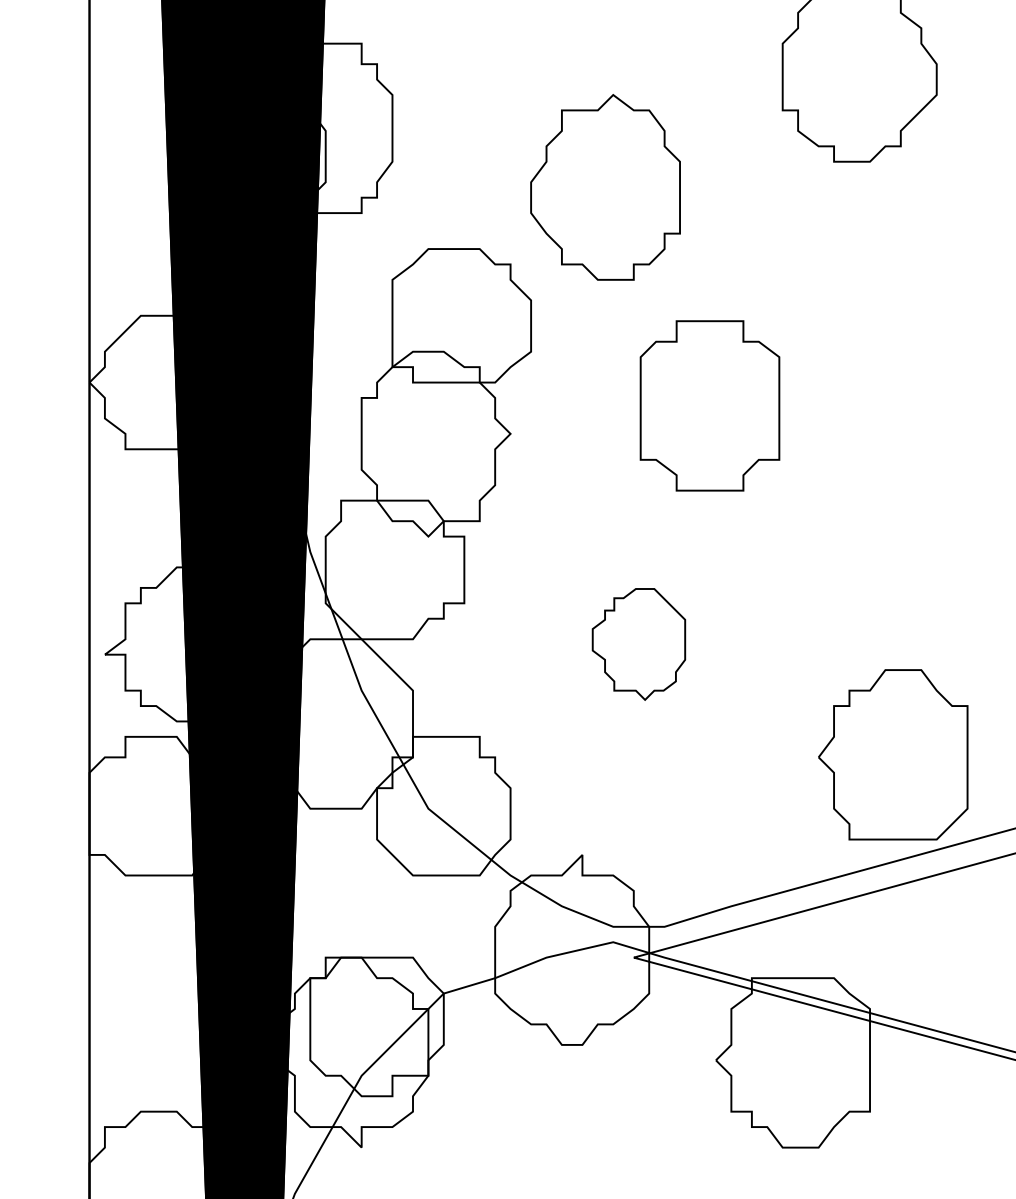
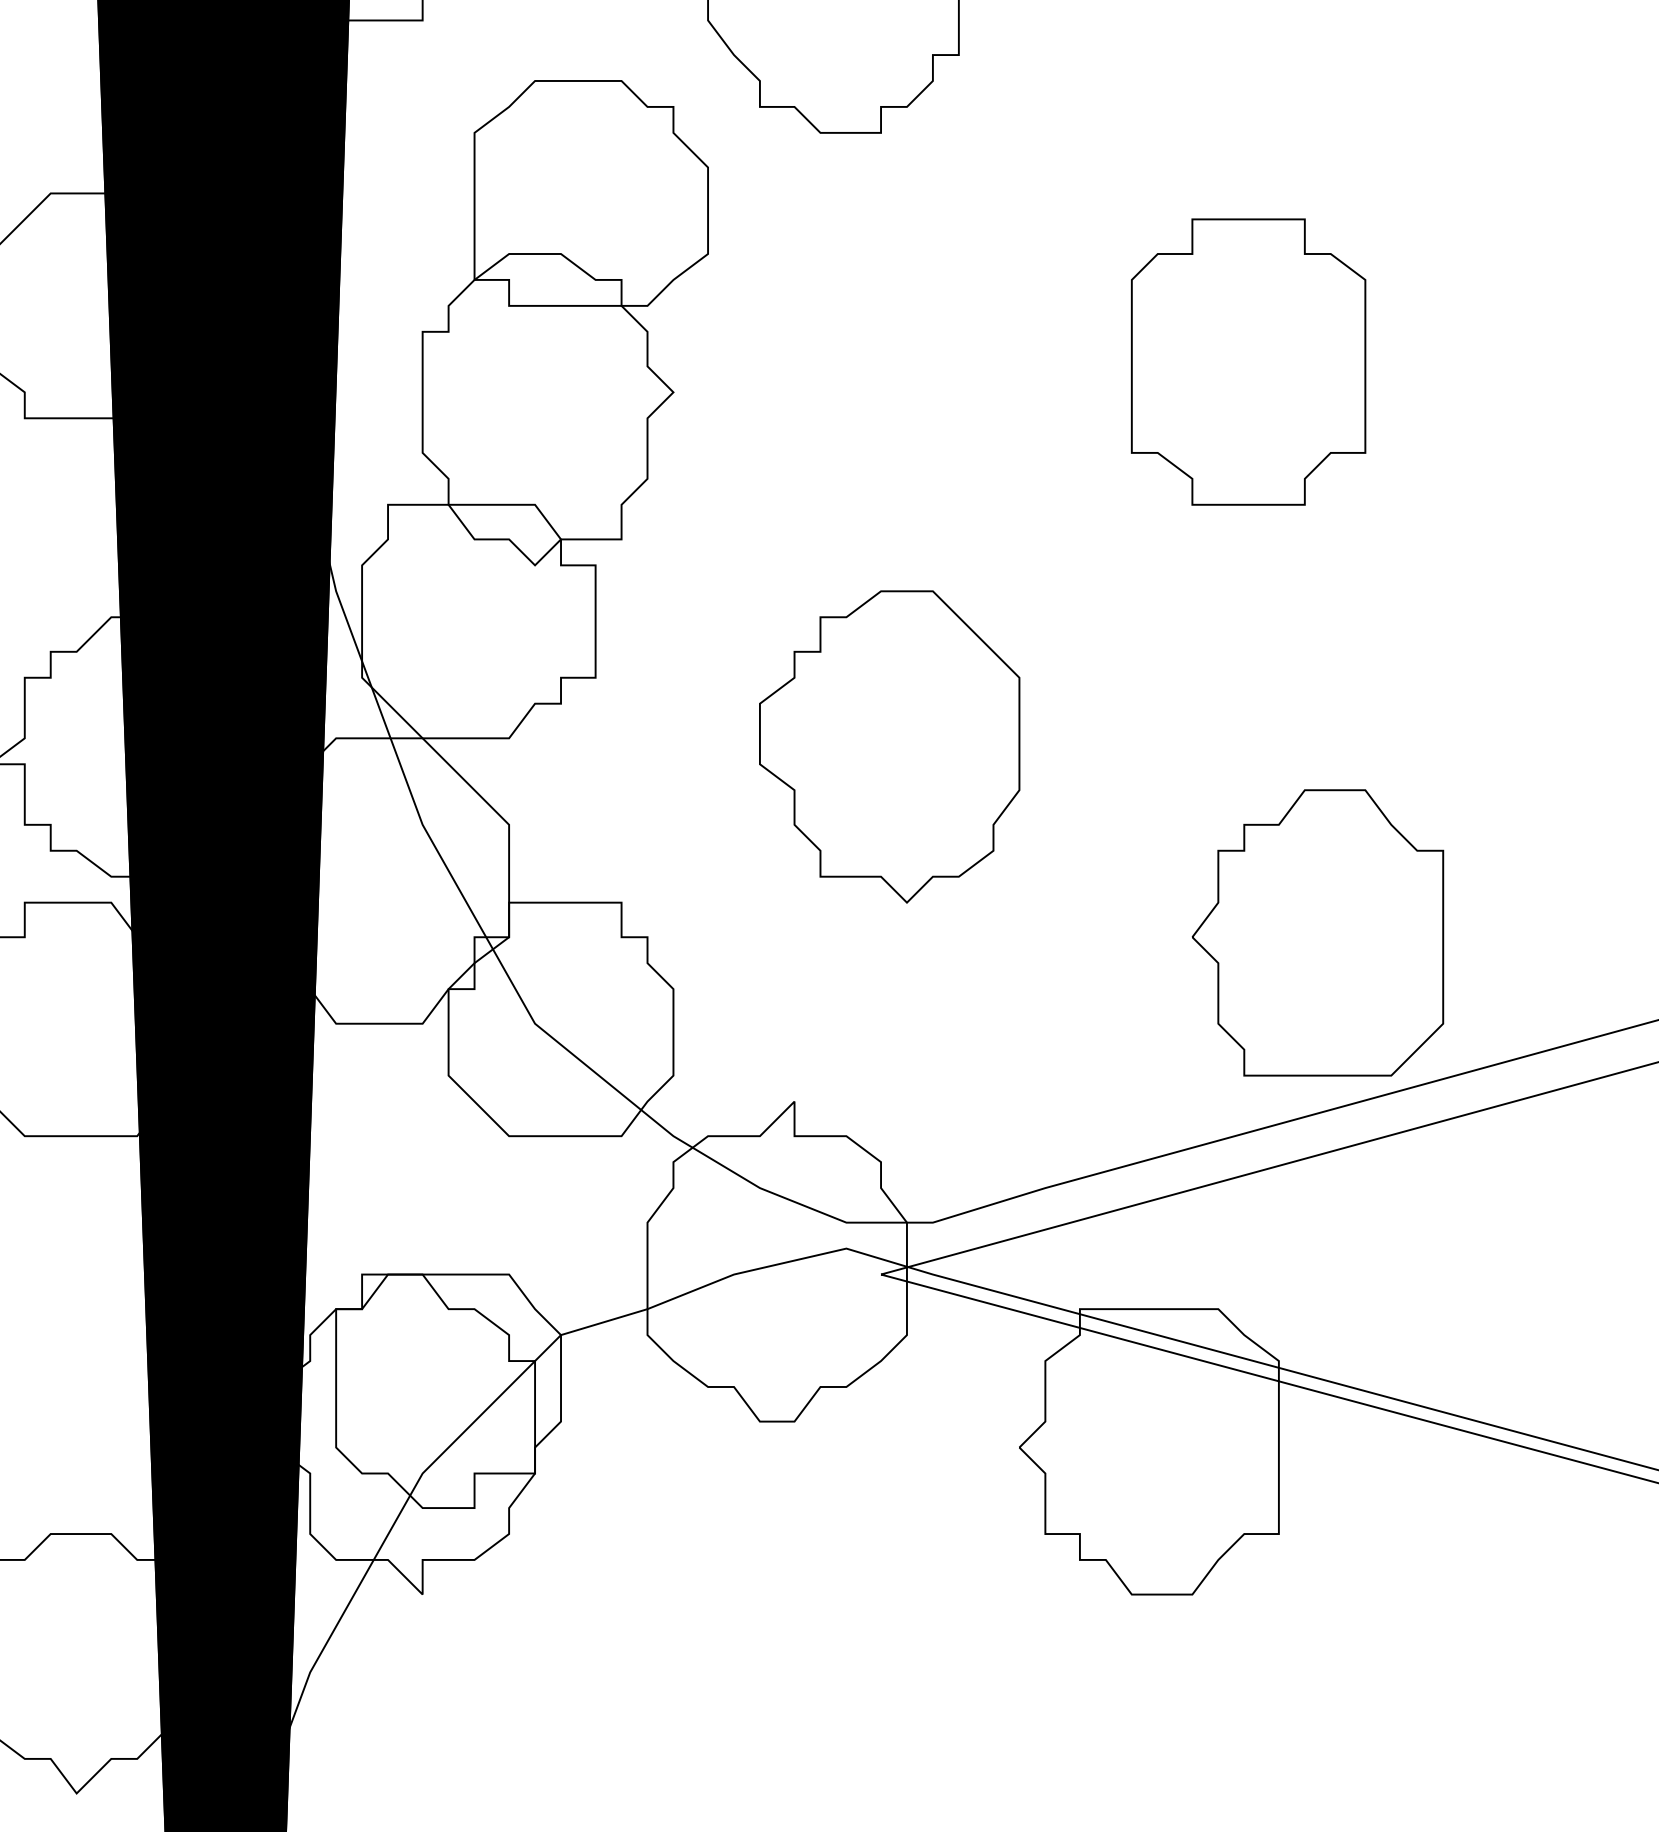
part: (709, 405) -> (1247, 361), moved
part: (638, 644) -> (888, 747), size x1.67

